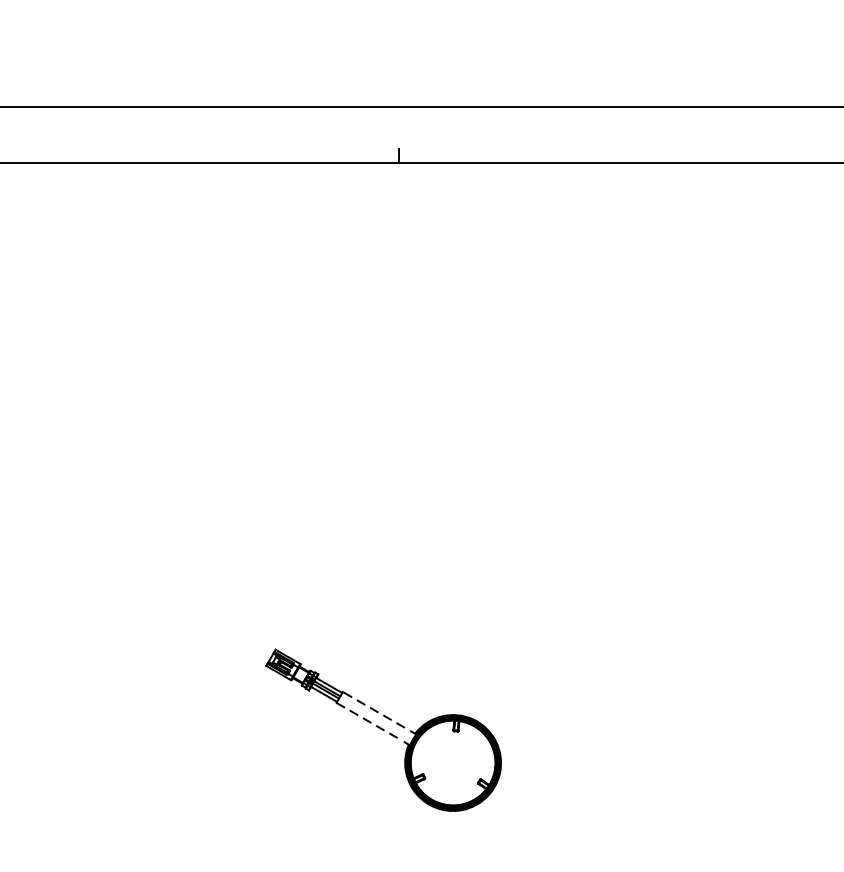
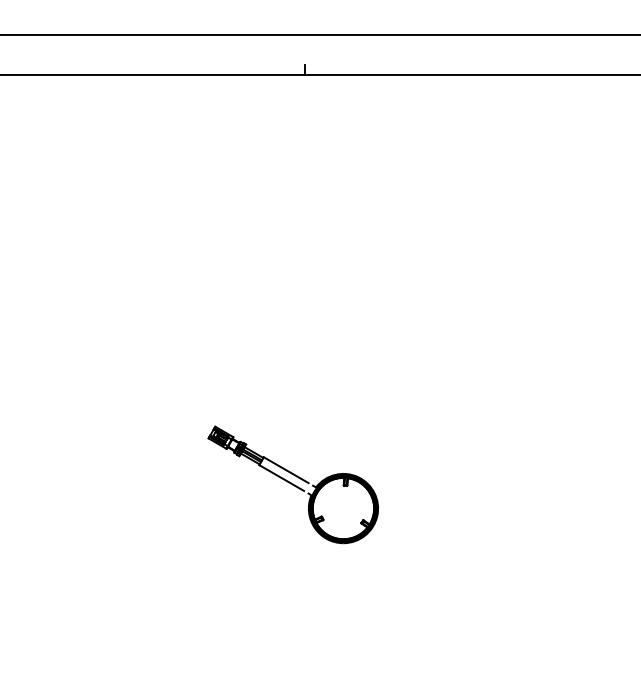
line: (374, 710) -> (286, 470), dashed -> solid
line: (367, 721) -> (281, 478), dashed -> solid

